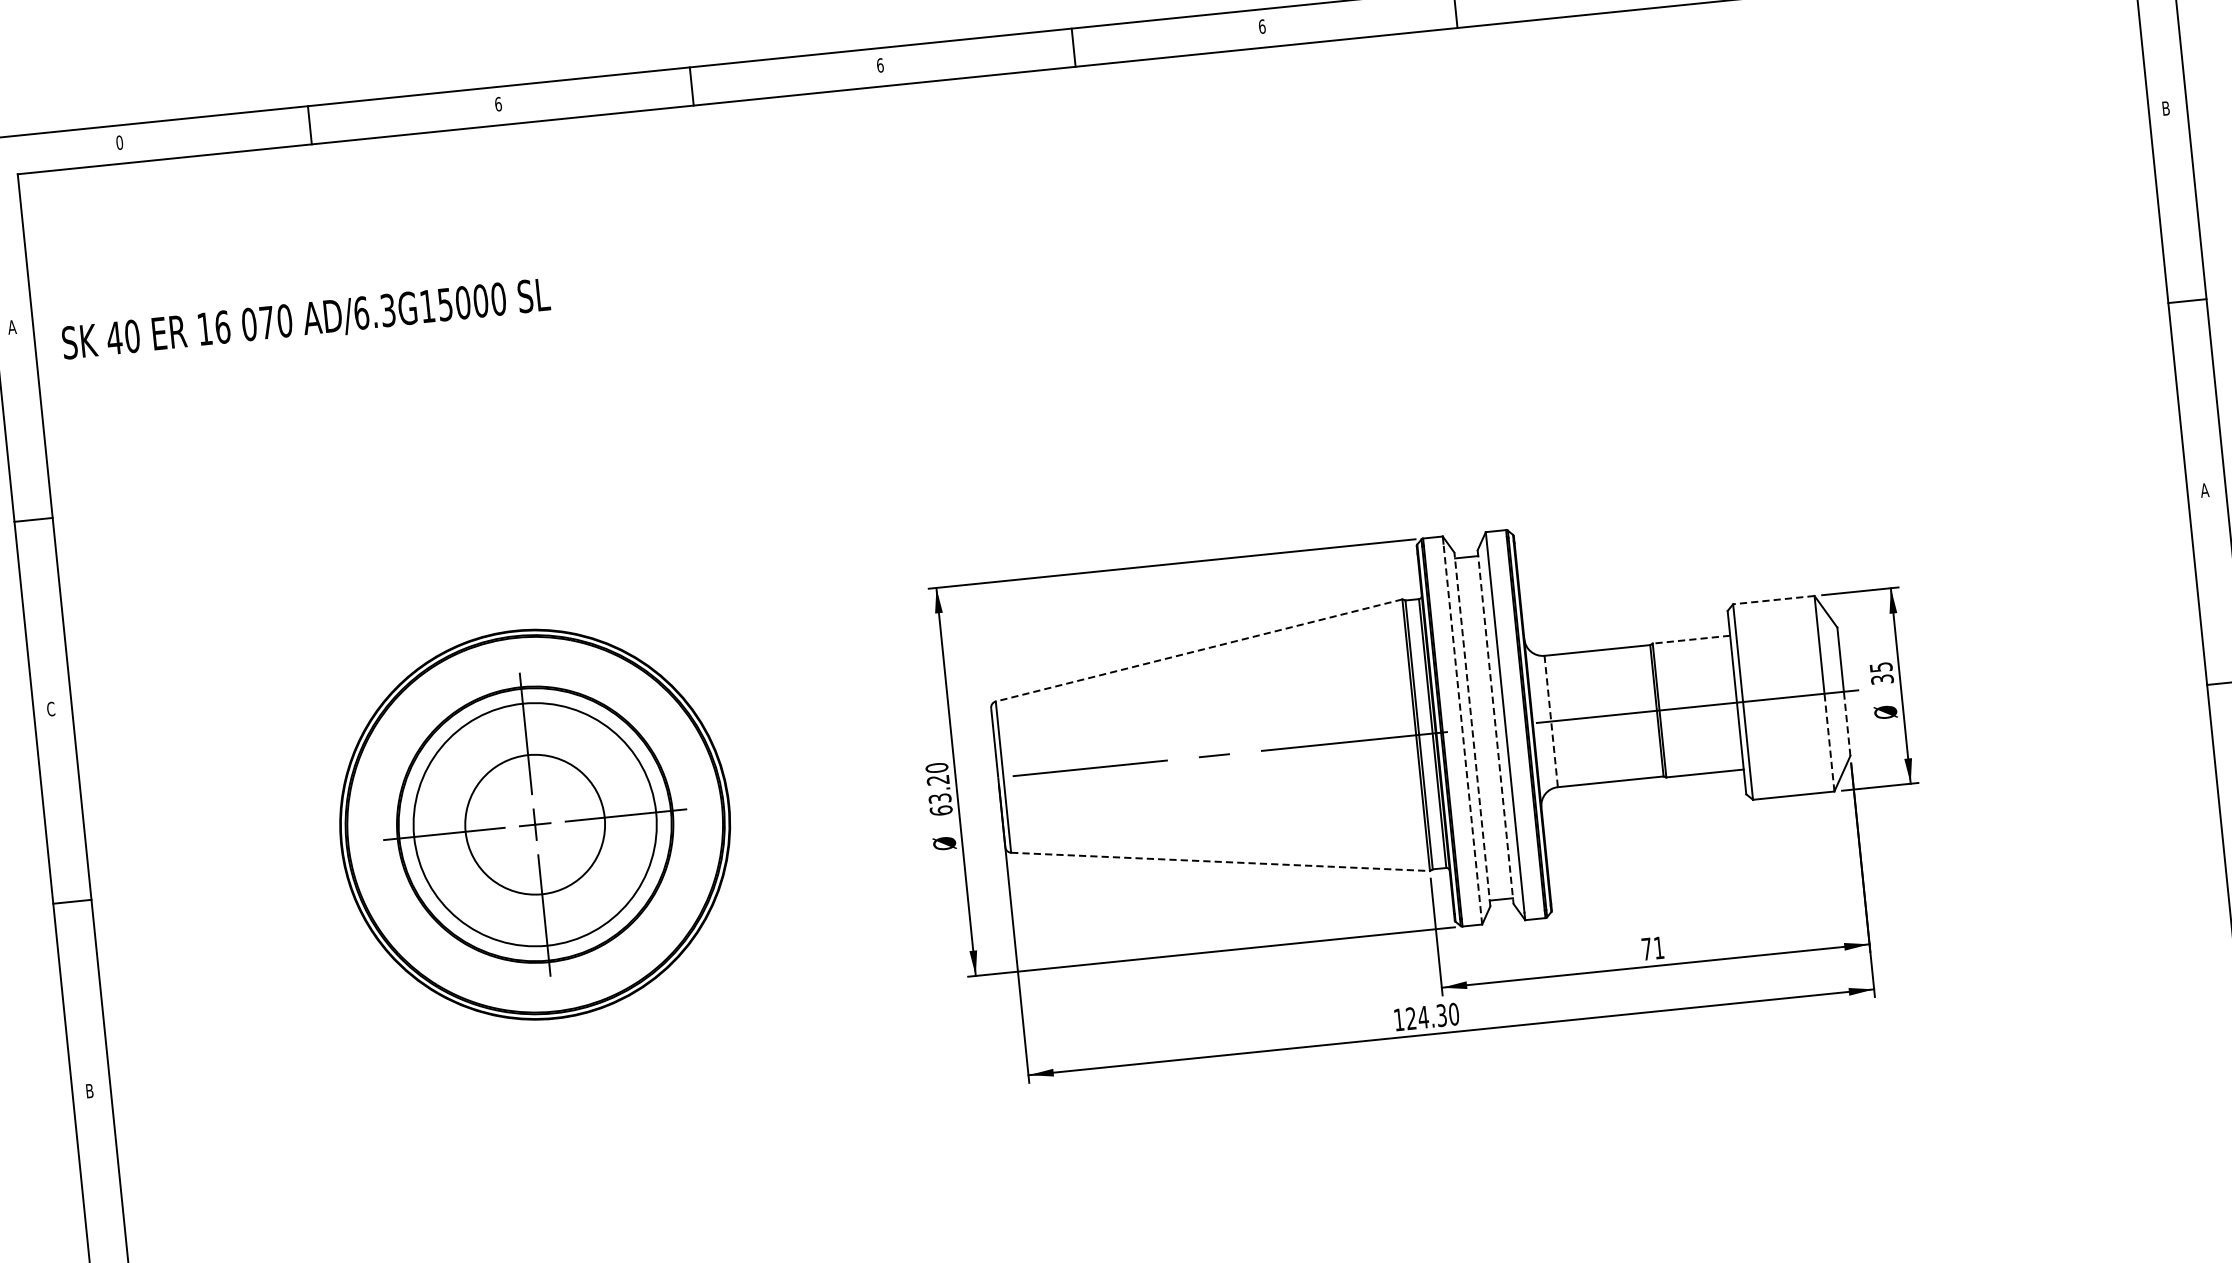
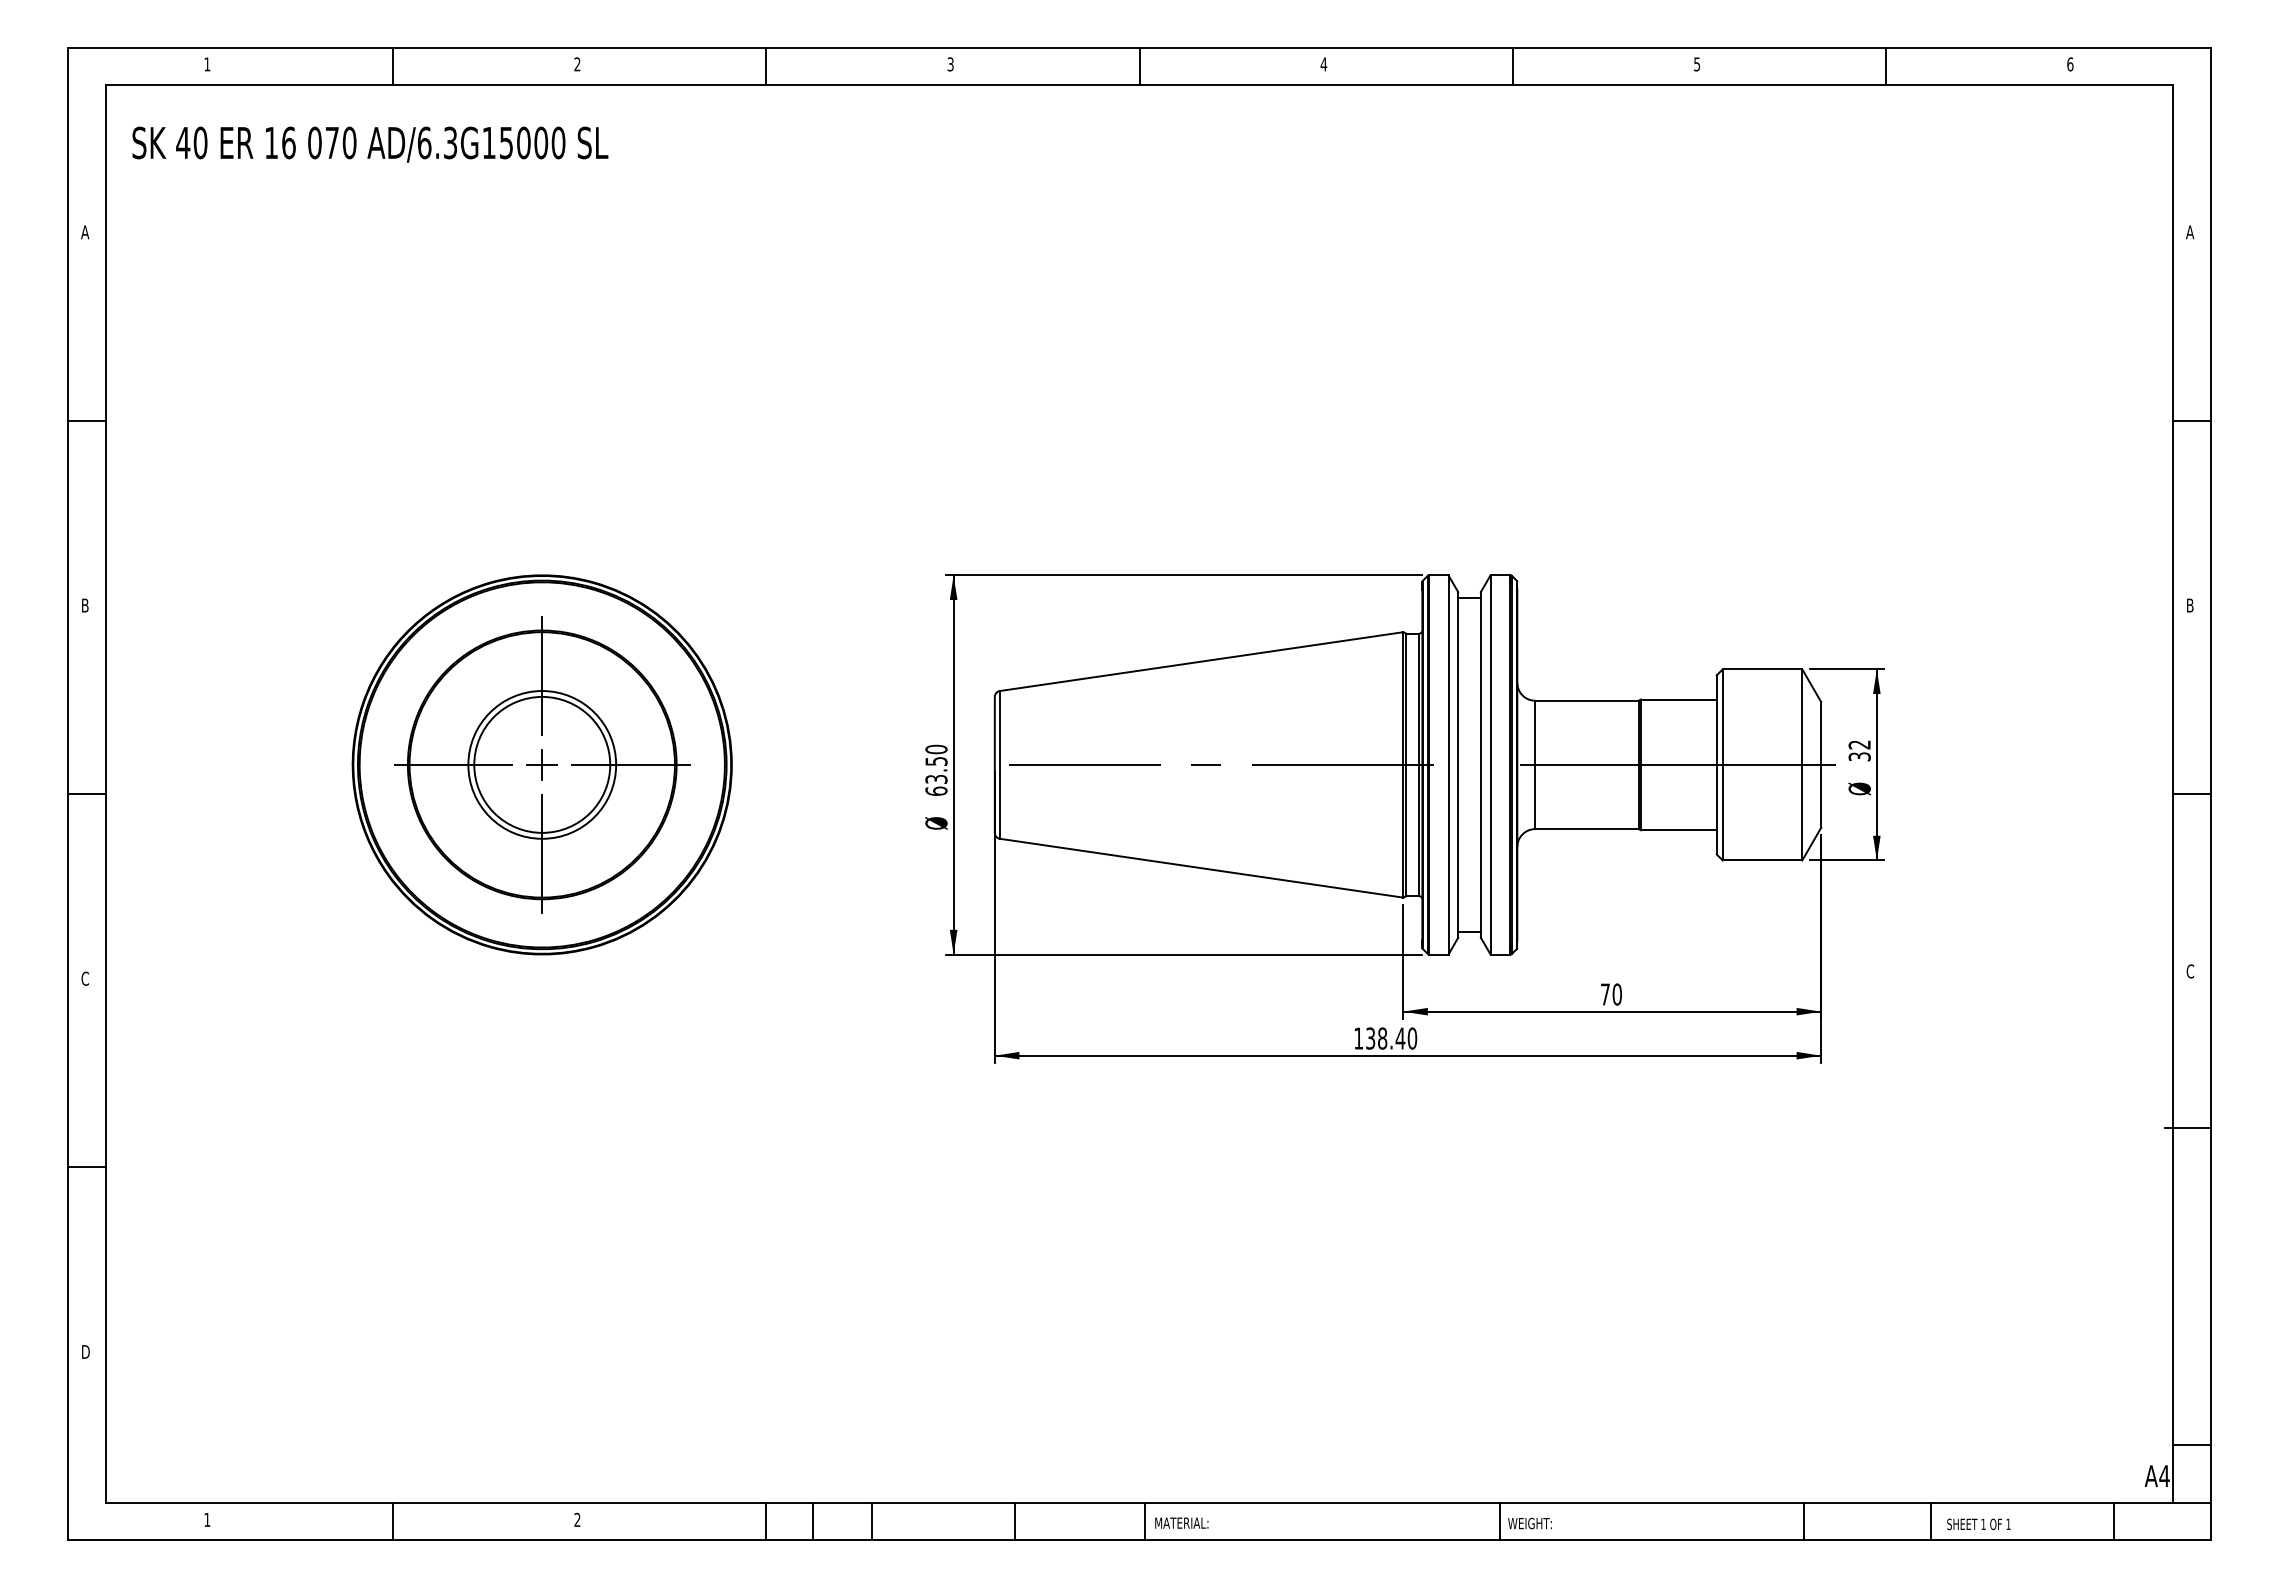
text: (1261, 26) -> (1323, 64), 6 -> 4
text: (880, 65) -> (950, 64), 6 -> 3
text: (498, 104) -> (577, 64), 6 -> 2
text: (2166, 108) -> (2190, 232), B -> A
text: (119, 142) -> (207, 64), 0 -> 1
text: (306, 320) -> (370, 144), moved
text: (2205, 490) -> (2190, 605), A -> B
line: (1773, 600) -> (1762, 669), dashed -> solid
line: (1691, 639) -> (1678, 699), dashed -> solid
line: (1198, 650) -> (1201, 661), dashed -> solid
text: (1880, 666) -> (1859, 744), 35 -> 32
text: (50, 709) -> (84, 605), C -> B
line: (1551, 722) -> (1535, 765), dashed -> solid
line: (1847, 723) -> (1821, 795), dashed -> solid
line: (1495, 726) -> (1480, 764), dashed -> solid
line: (1472, 729) -> (1458, 764), dashed -> solid
line: (1462, 733) -> (1448, 767), dashed -> solid
line: (1829, 742) -> (1802, 812), dashed -> solid
text: (938, 780) -> (936, 761), 63.20 -> 63.50
circle: (535, 824) -> (542, 764), size x0.62
line: (1220, 862) -> (1201, 868), dashed -> solid
text: (1658, 947) -> (1616, 994), 71 -> 70
text: (1426, 1017) -> (1385, 1038), 124.30 -> 138.40
text: (88, 1090) -> (84, 978), B -> C

